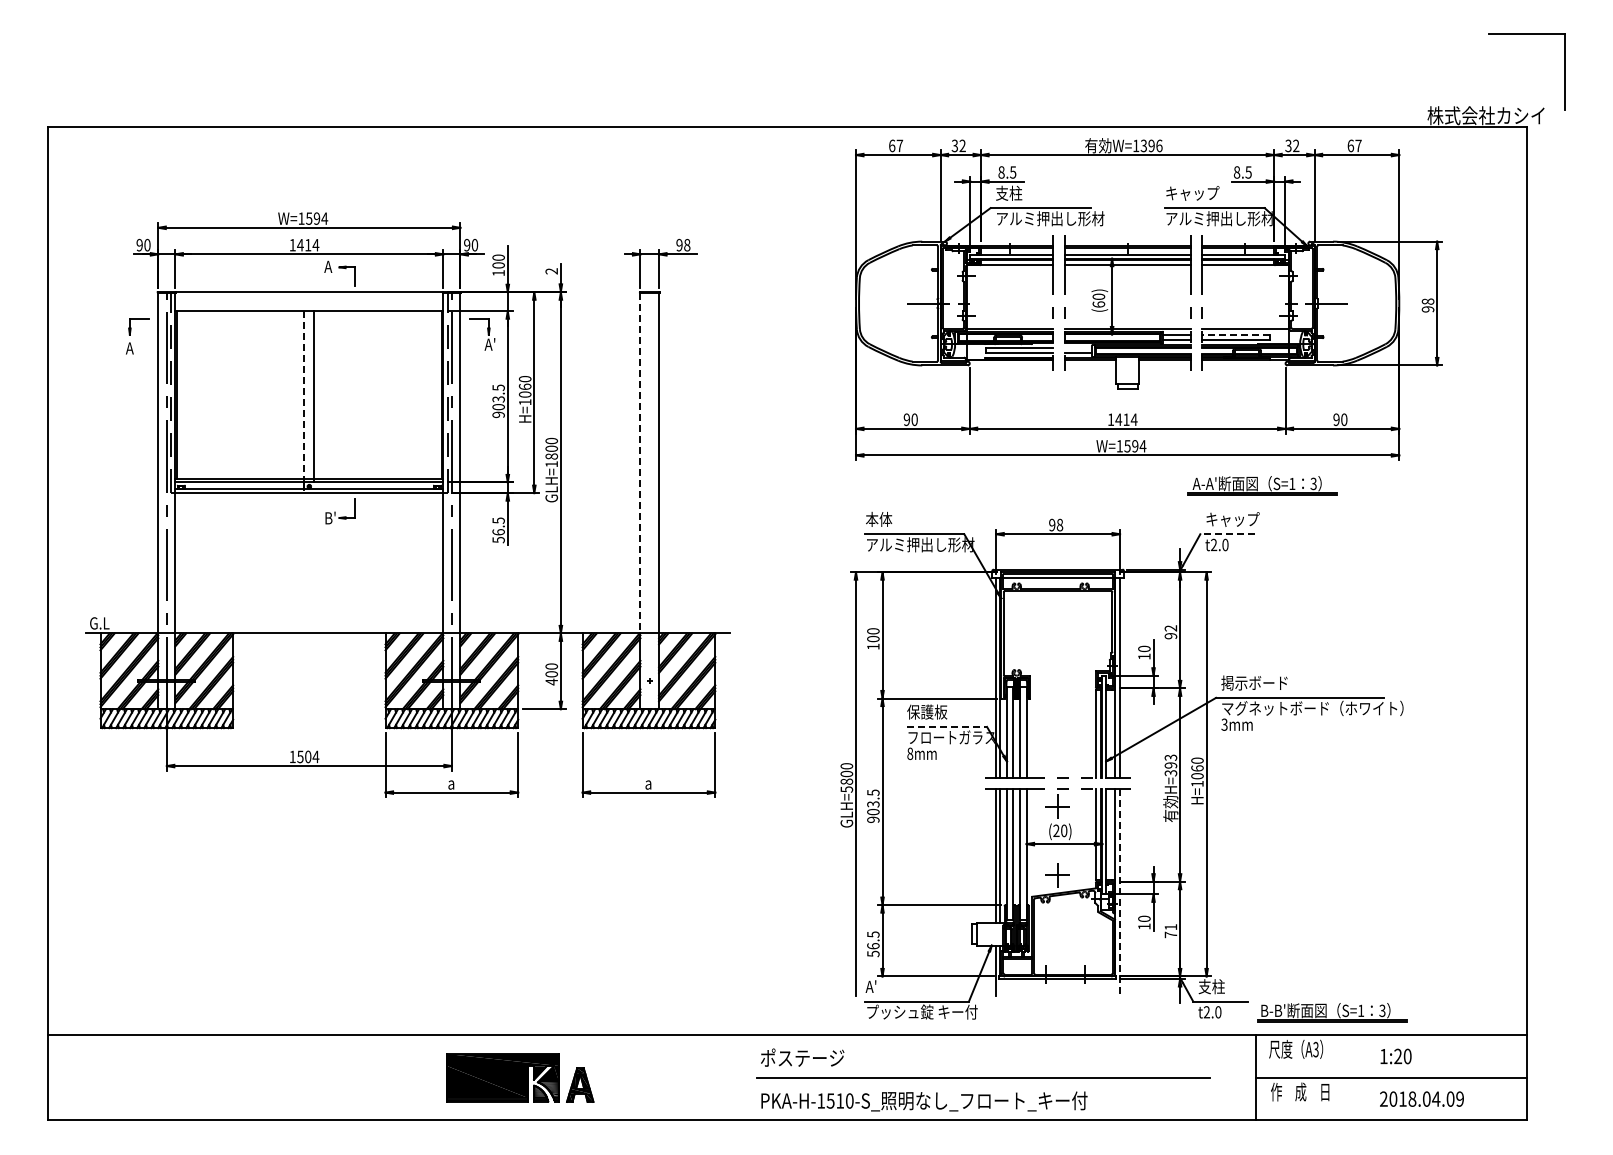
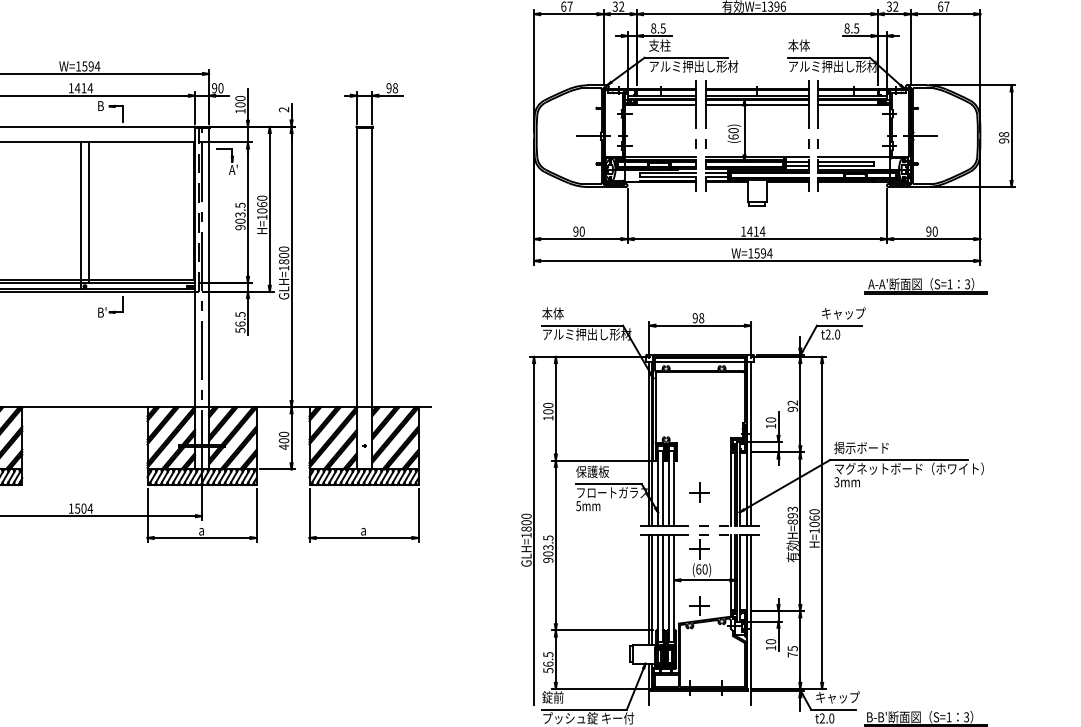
text: (1192, 192) -> (810, 44), キャップ -> 本体
text: (328, 266) -> (100, 105), A -> B
line: (1235, 335) -> (845, 162), dashed -> solid
line: (1078, 348) -> (716, 173), added
line: (304, 396) -> (80, 212), dashed -> solid
line: (640, 463) -> (357, 267), dashed -> solid
part: (1262, 485) -> (925, 285), moved
line: (1227, 534) -> (839, 325), dashed -> solid
line: (947, 726) -> (609, 483), dashed -> solid
part: (1057, 737) -> (699, 492), added
text: (910, 753) -> (578, 505), 8mm -> 5mm
text: (1170, 773) -> (792, 522), H=393 -> H=893
text: (846, 789) -> (526, 535), GLH=5800 -> GLH=1800
text: (1056, 830) -> (698, 569), (20) -> (60)
line: (1120, 893) -> (751, 620), dashed -> solid
text: (1170, 927) -> (792, 648), 71 -> 75
text: (878, 986) -> (552, 697), A' -> 錠前
text: (1225, 986) -> (837, 697), 支柱 -> キャップ

